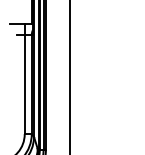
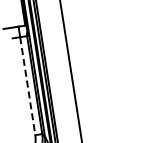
line: (24, 84) -> (27, 86), solid -> dashed

